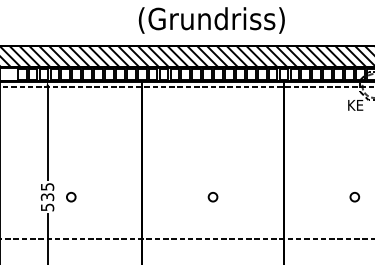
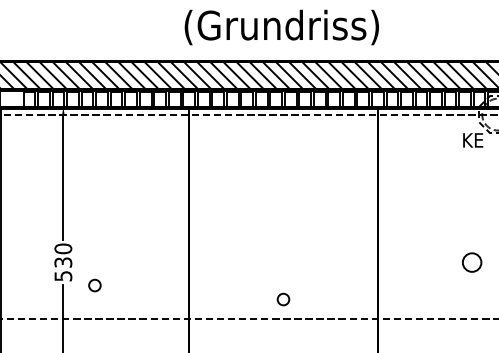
text: (47, 186) -> (63, 248), 535 -> 530
circle: (70, 197) -> (94, 285), moved
circle: (213, 197) -> (283, 299), moved
circle: (354, 197) -> (471, 262), size x1.6

